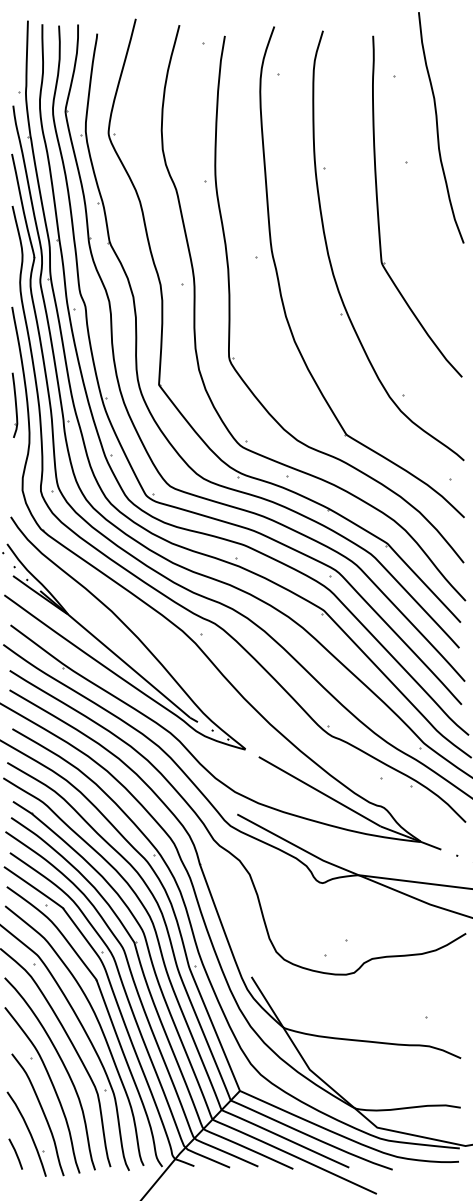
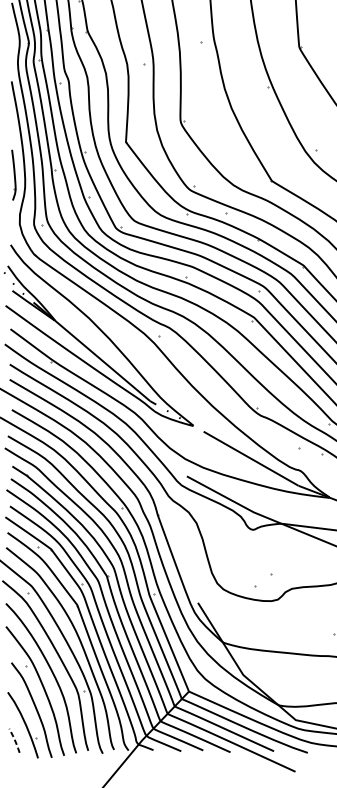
part: (14, 404) -> (13, 174), moved
line: (16, 1153) -> (15, 740), solid -> dashed

